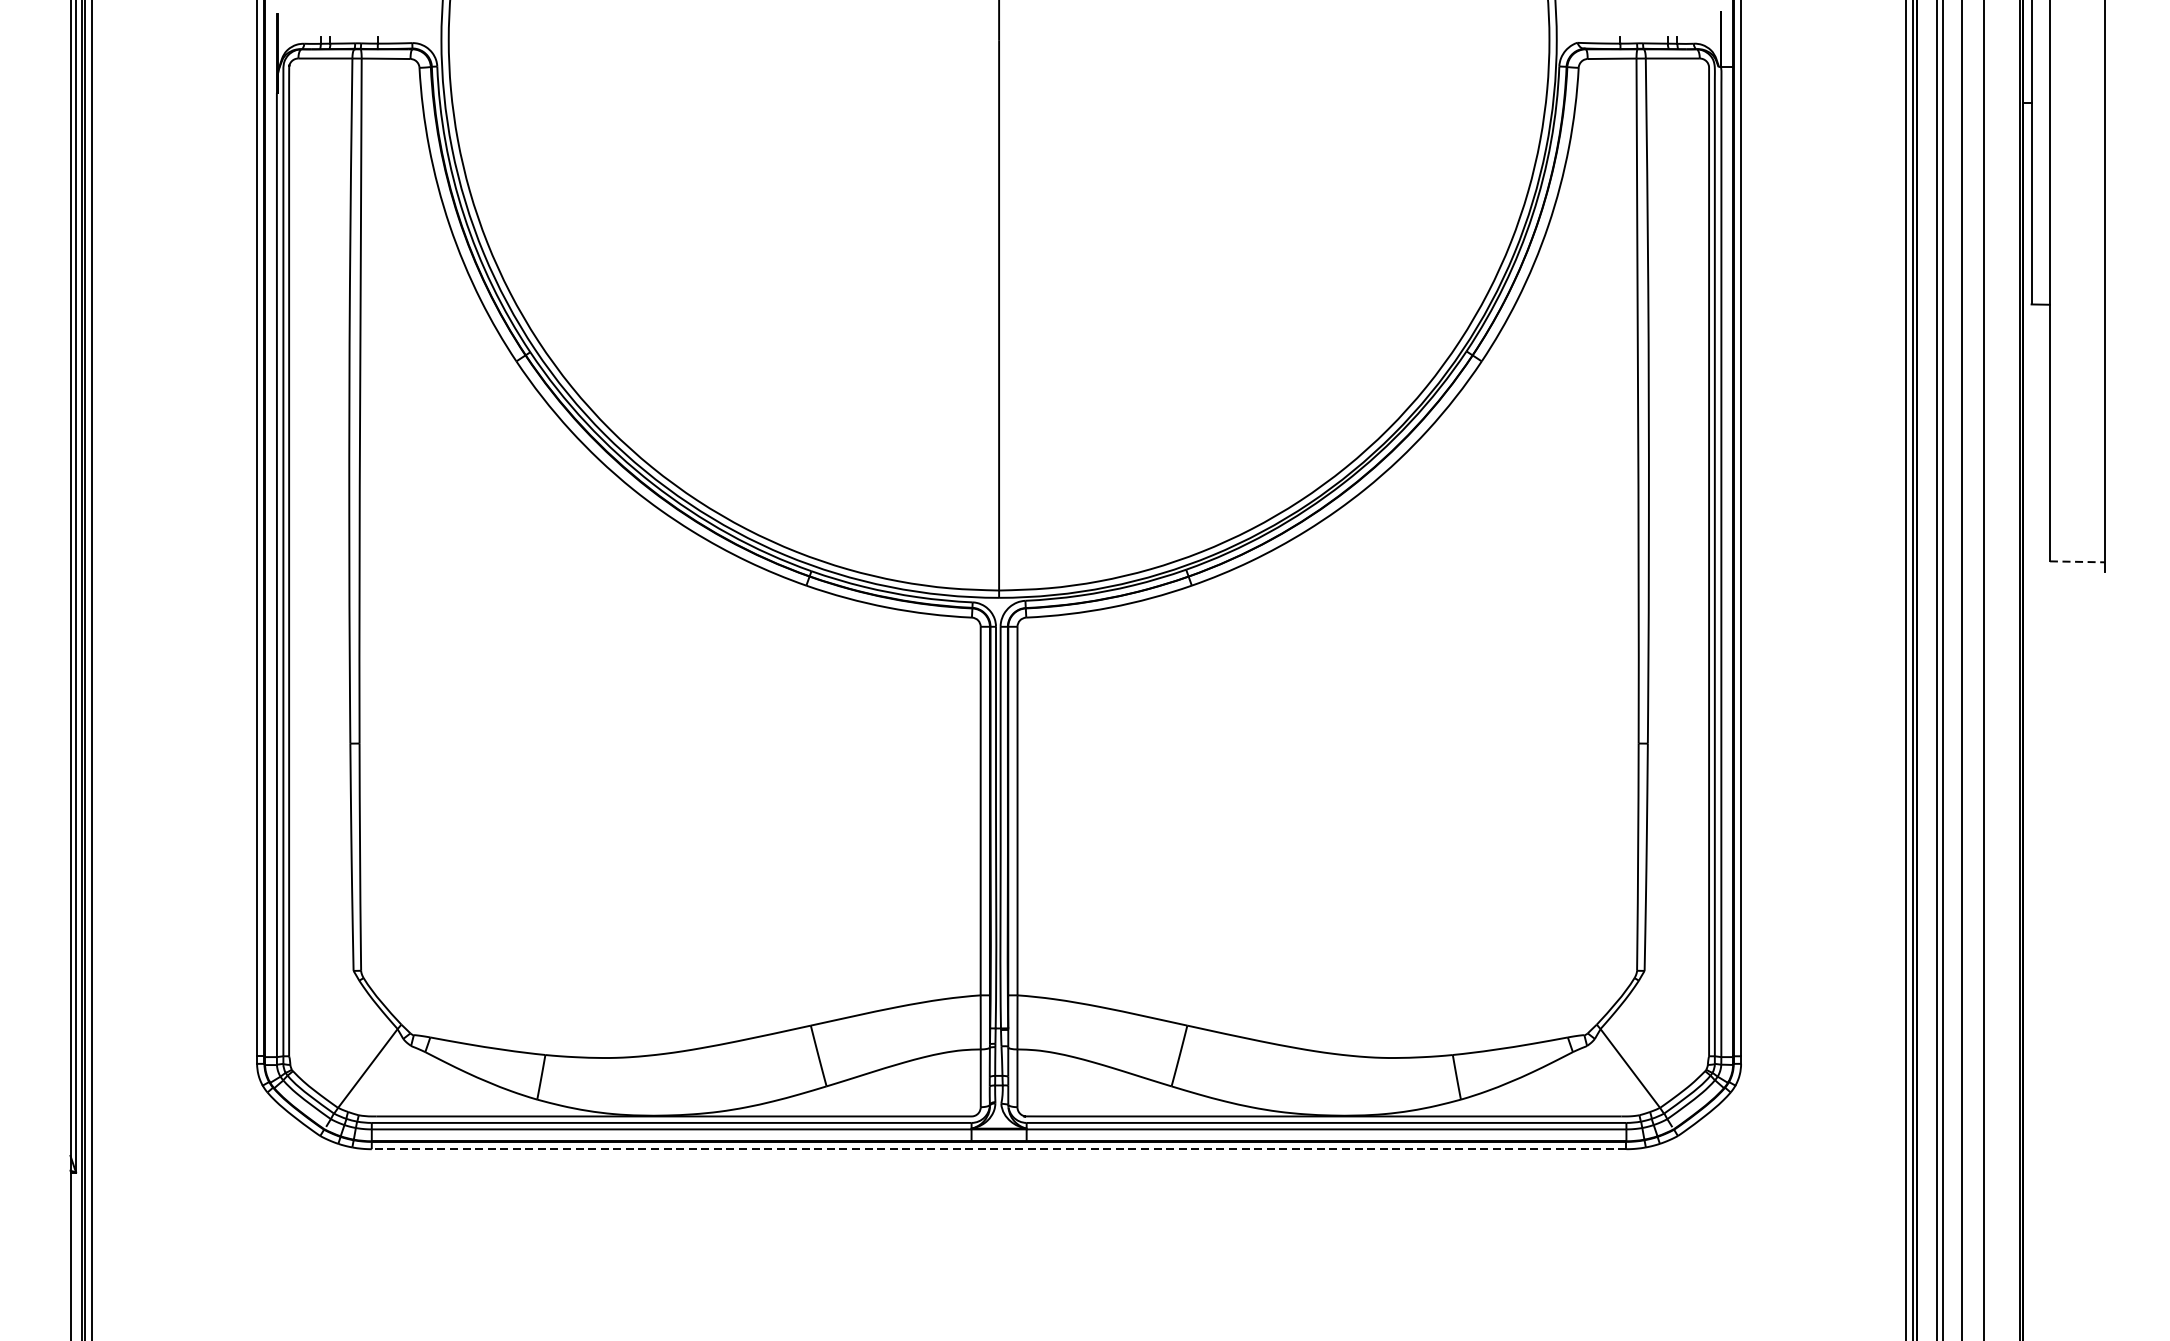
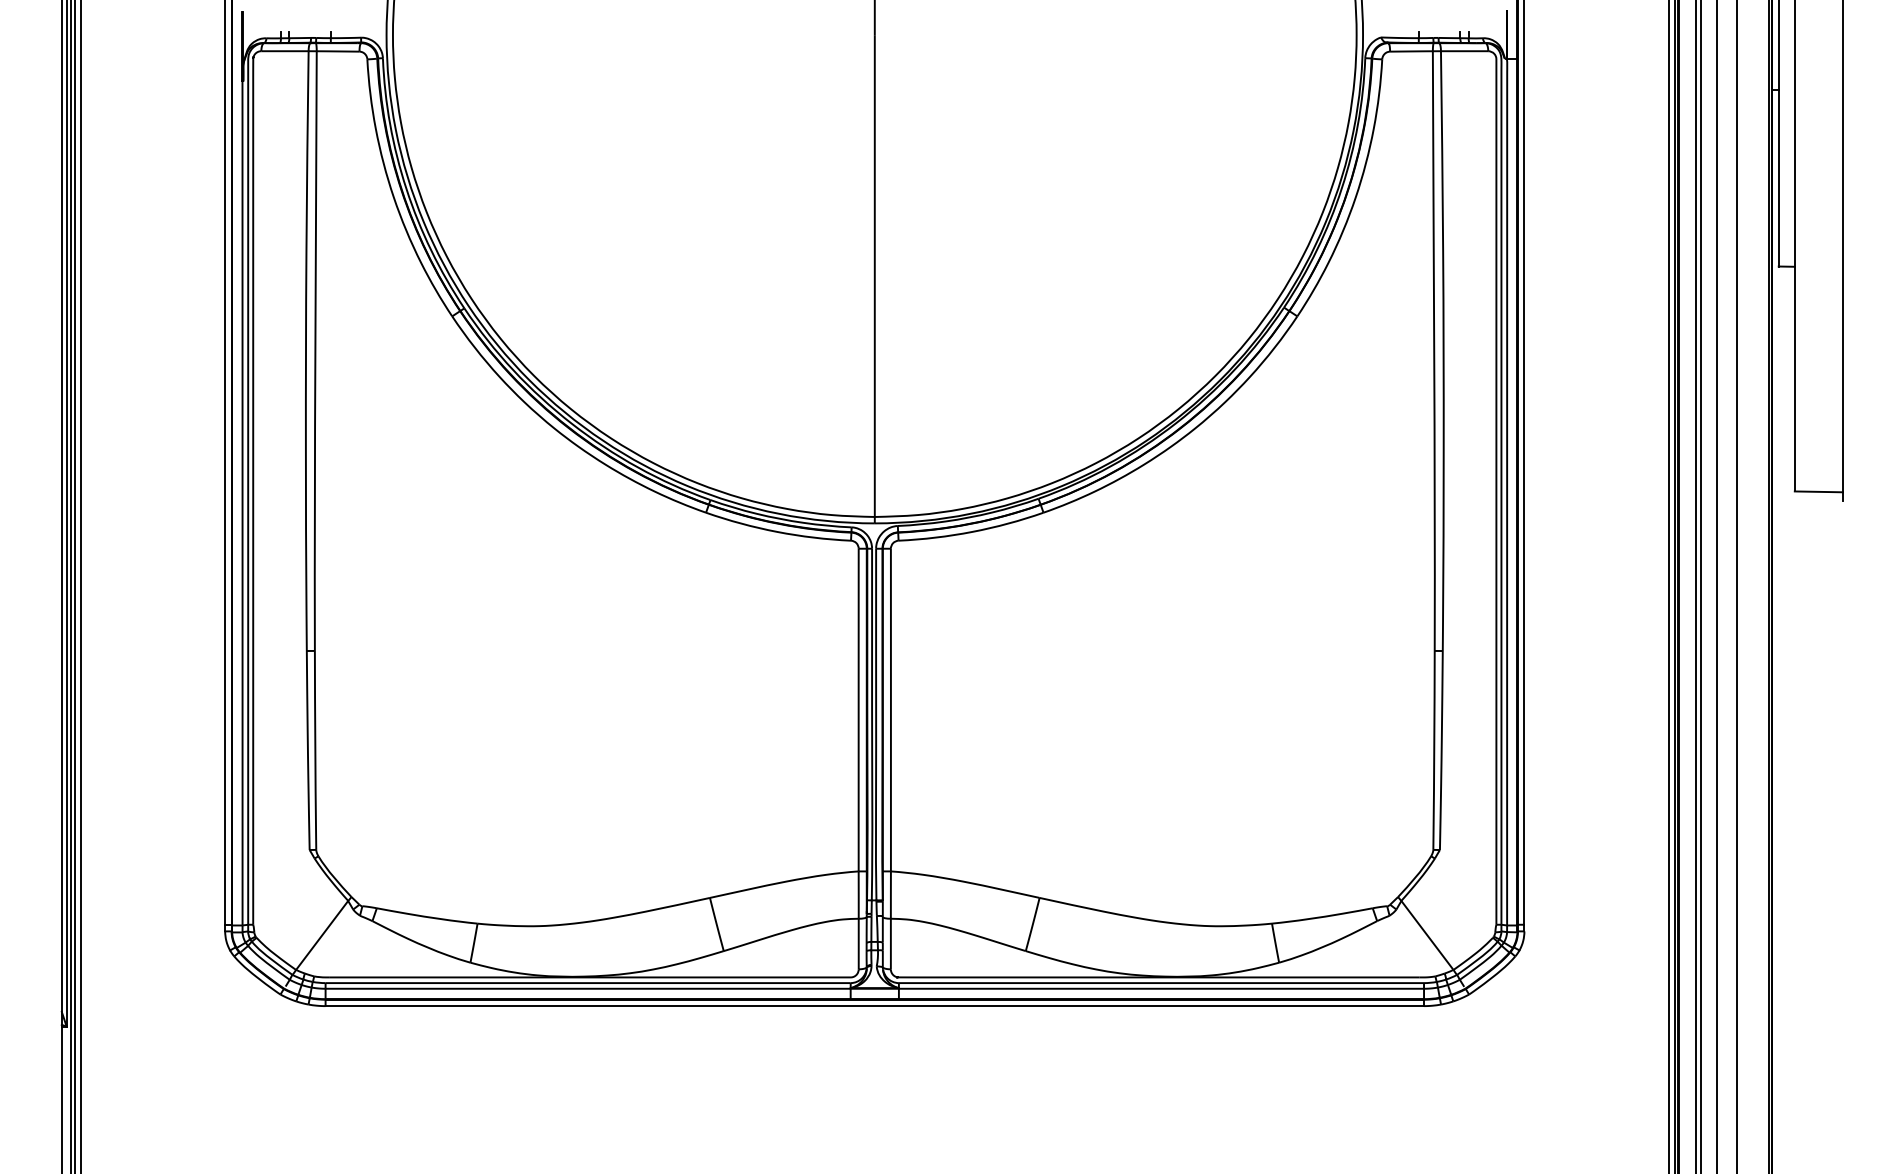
line: (2078, 561) -> (1819, 491), dashed -> solid
line: (998, 1149) -> (874, 1006), dashed -> solid

